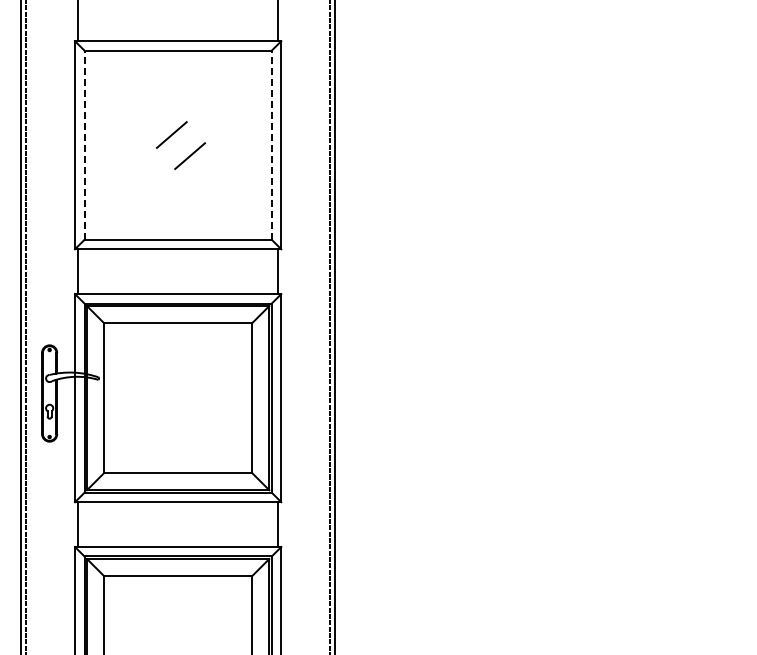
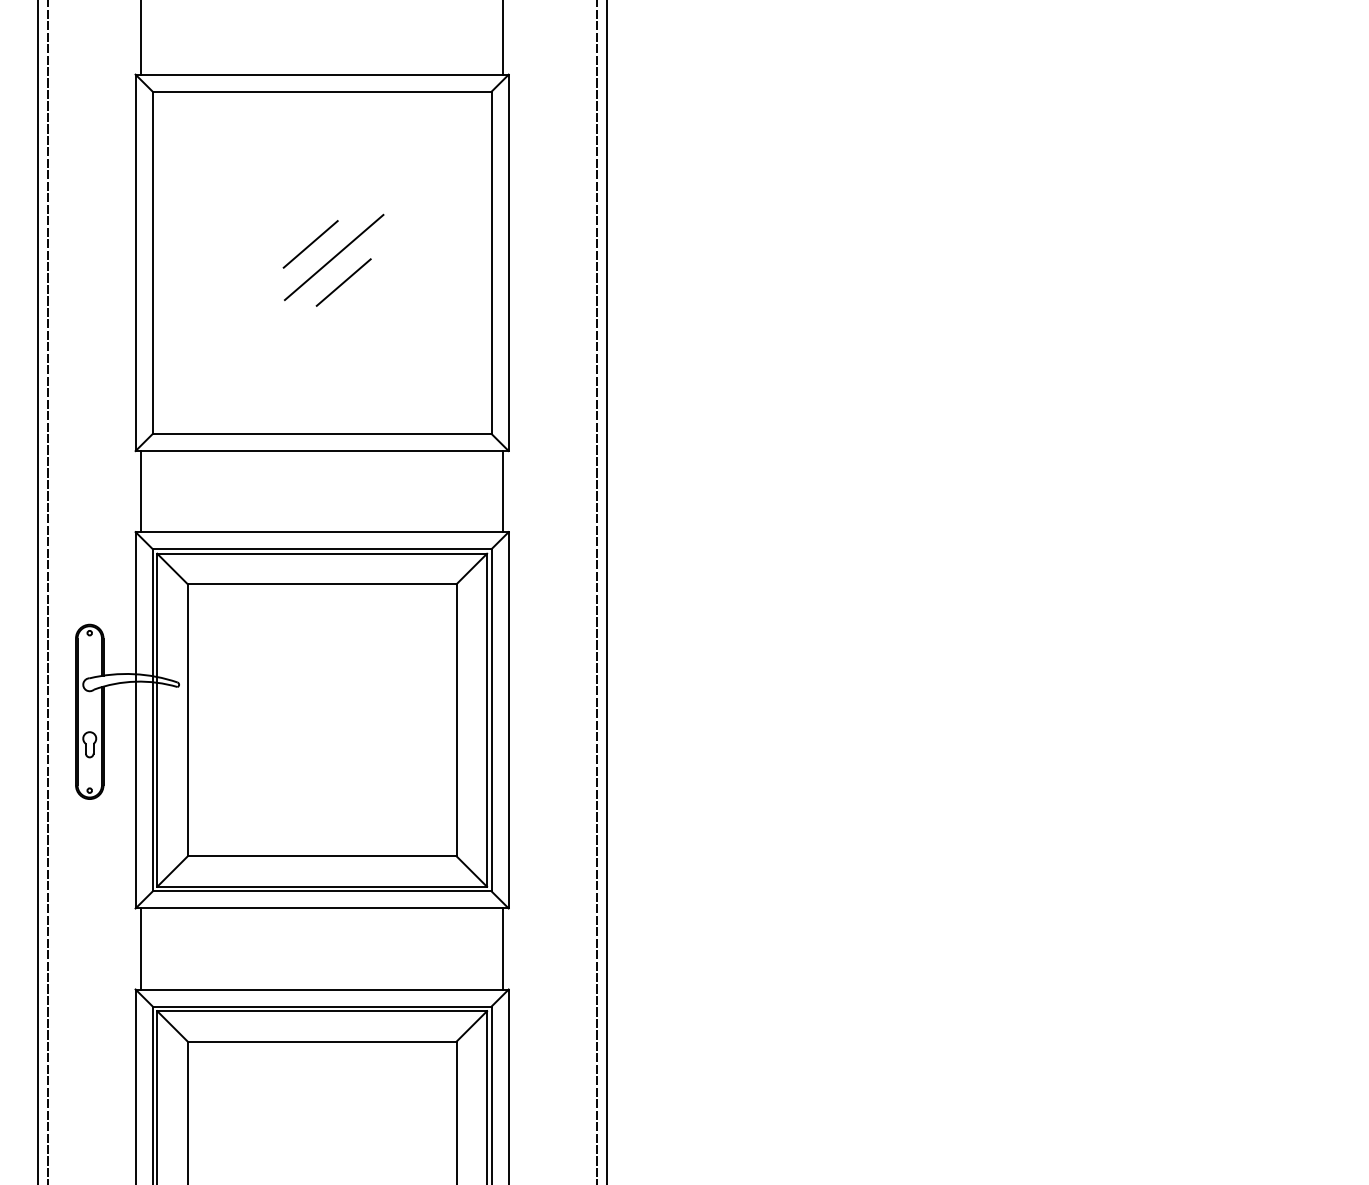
line: (184, 141) -> (333, 256), added
line: (84, 145) -> (152, 263), dashed -> solid
line: (271, 145) -> (490, 263), dashed -> solid

